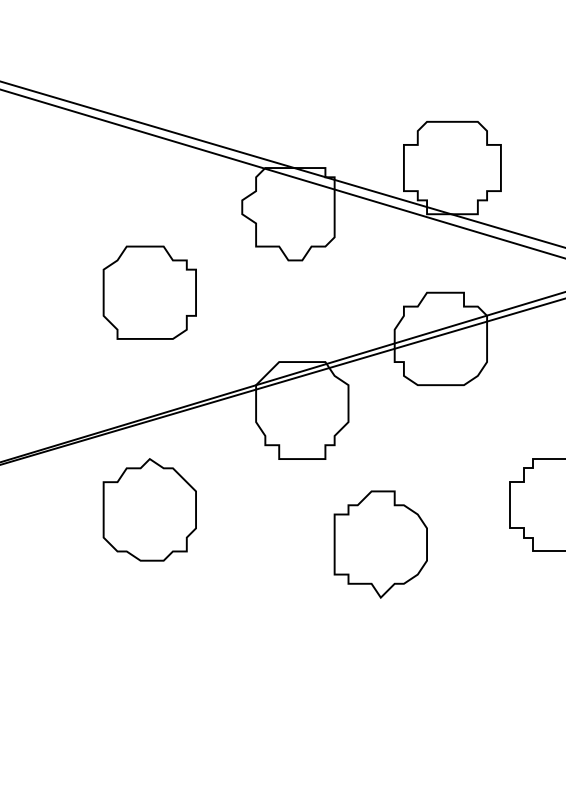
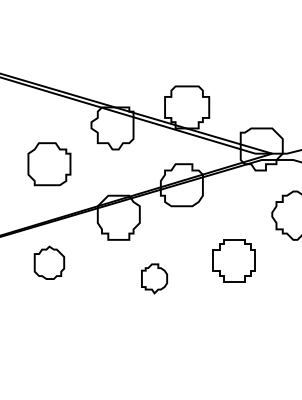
part: (149, 508) -> (49, 262), size x0.7
part: (380, 543) -> (154, 278), size x0.6

